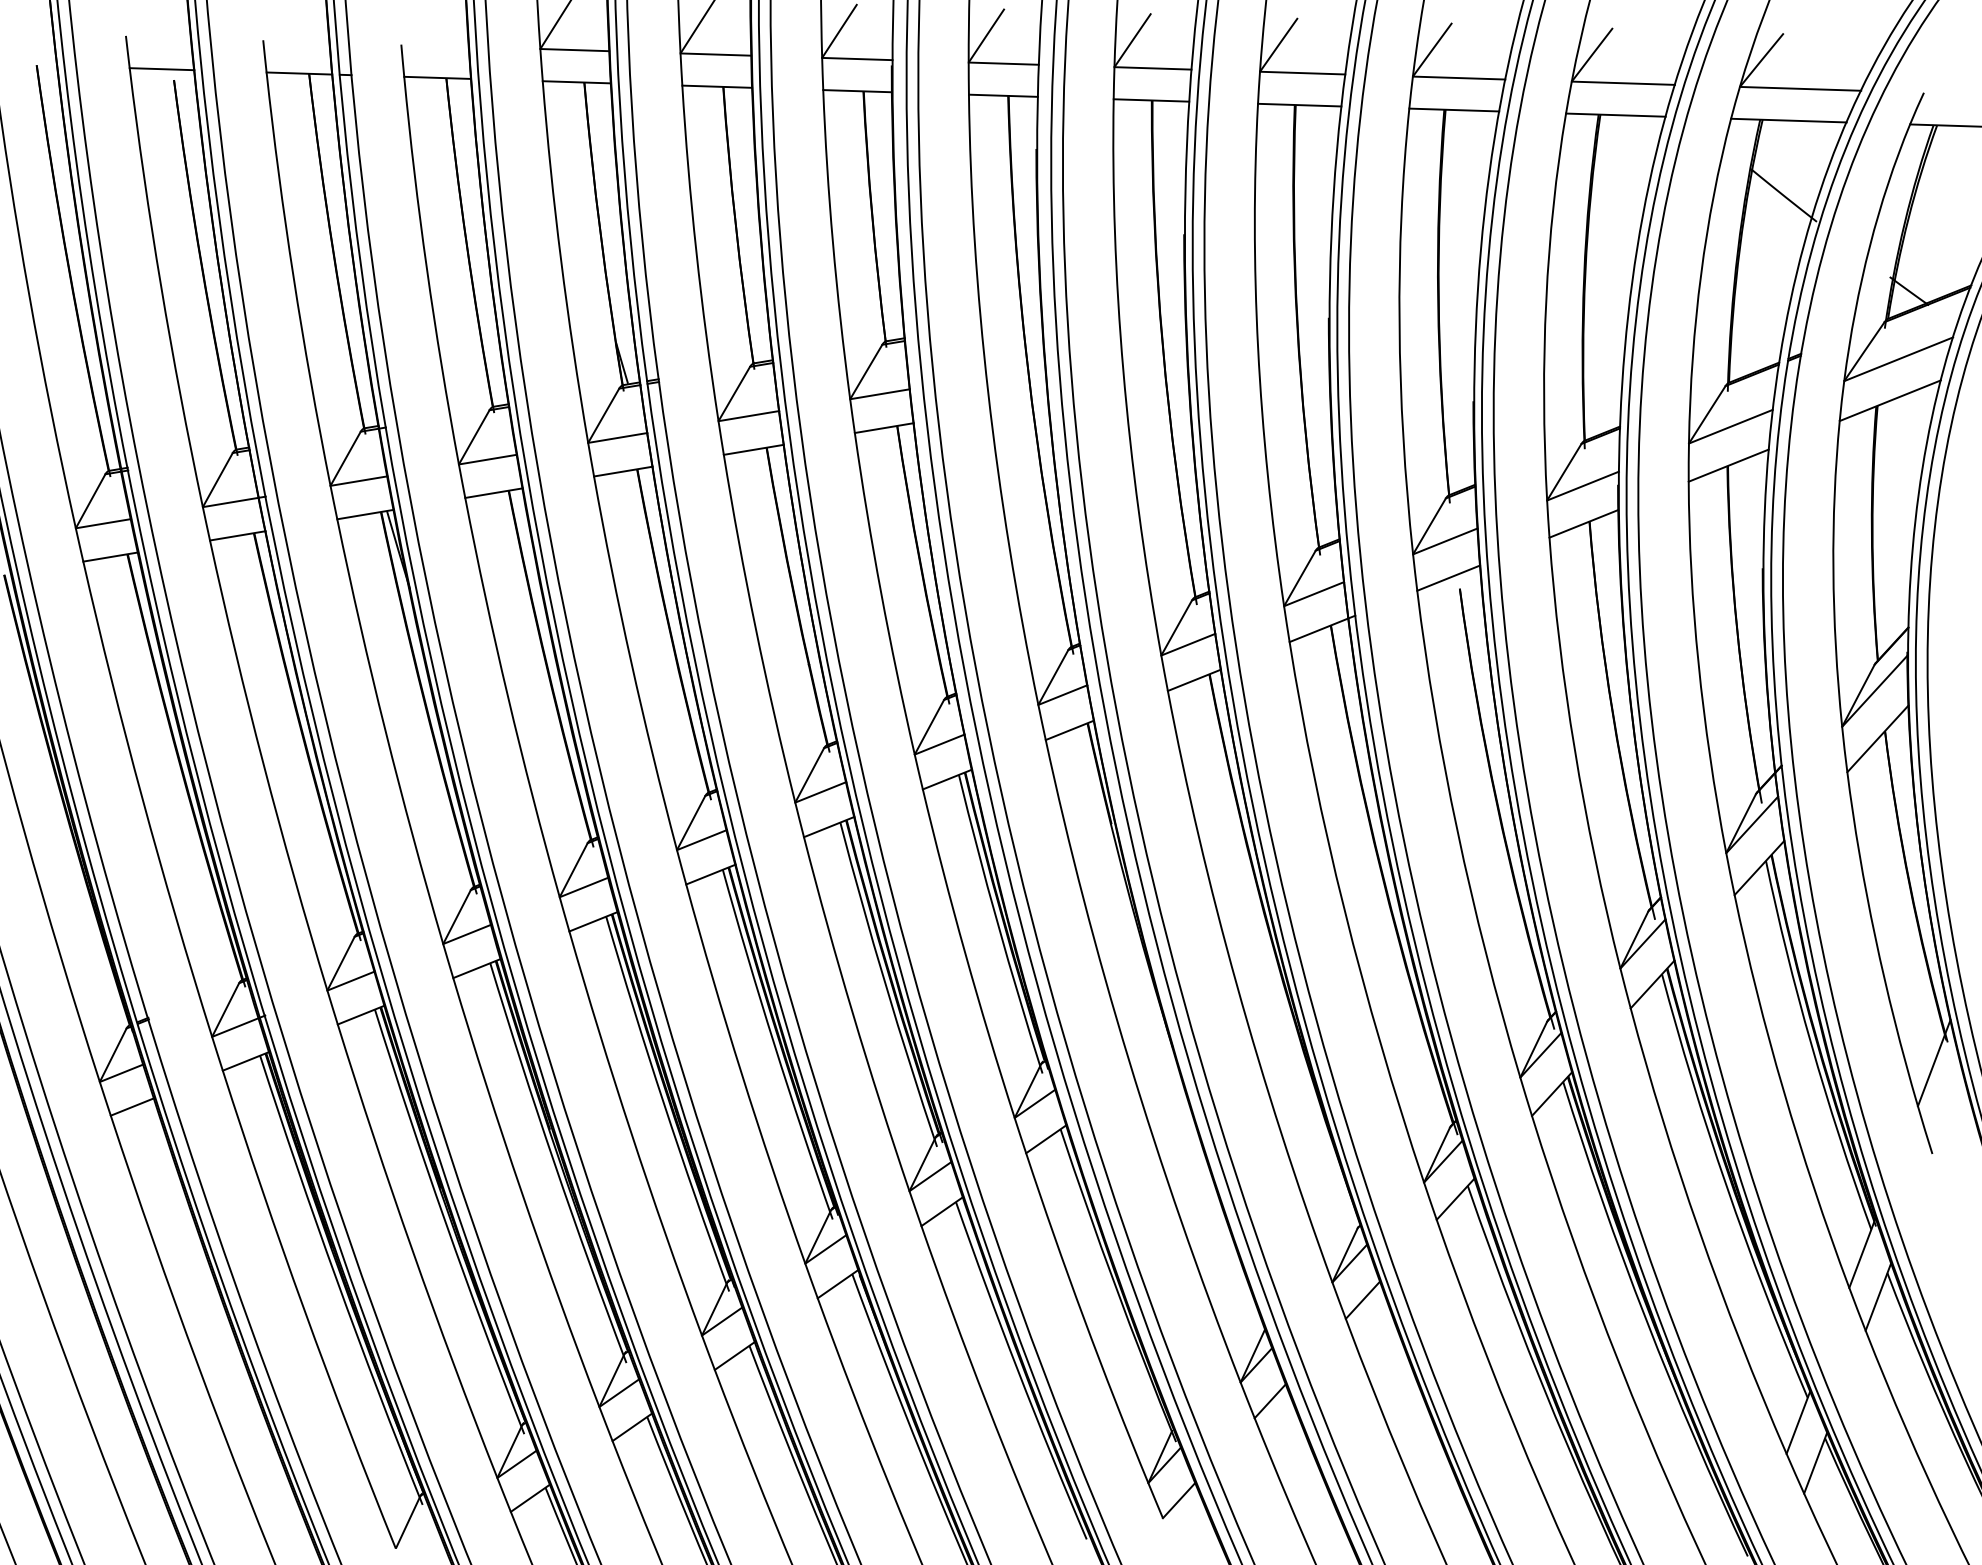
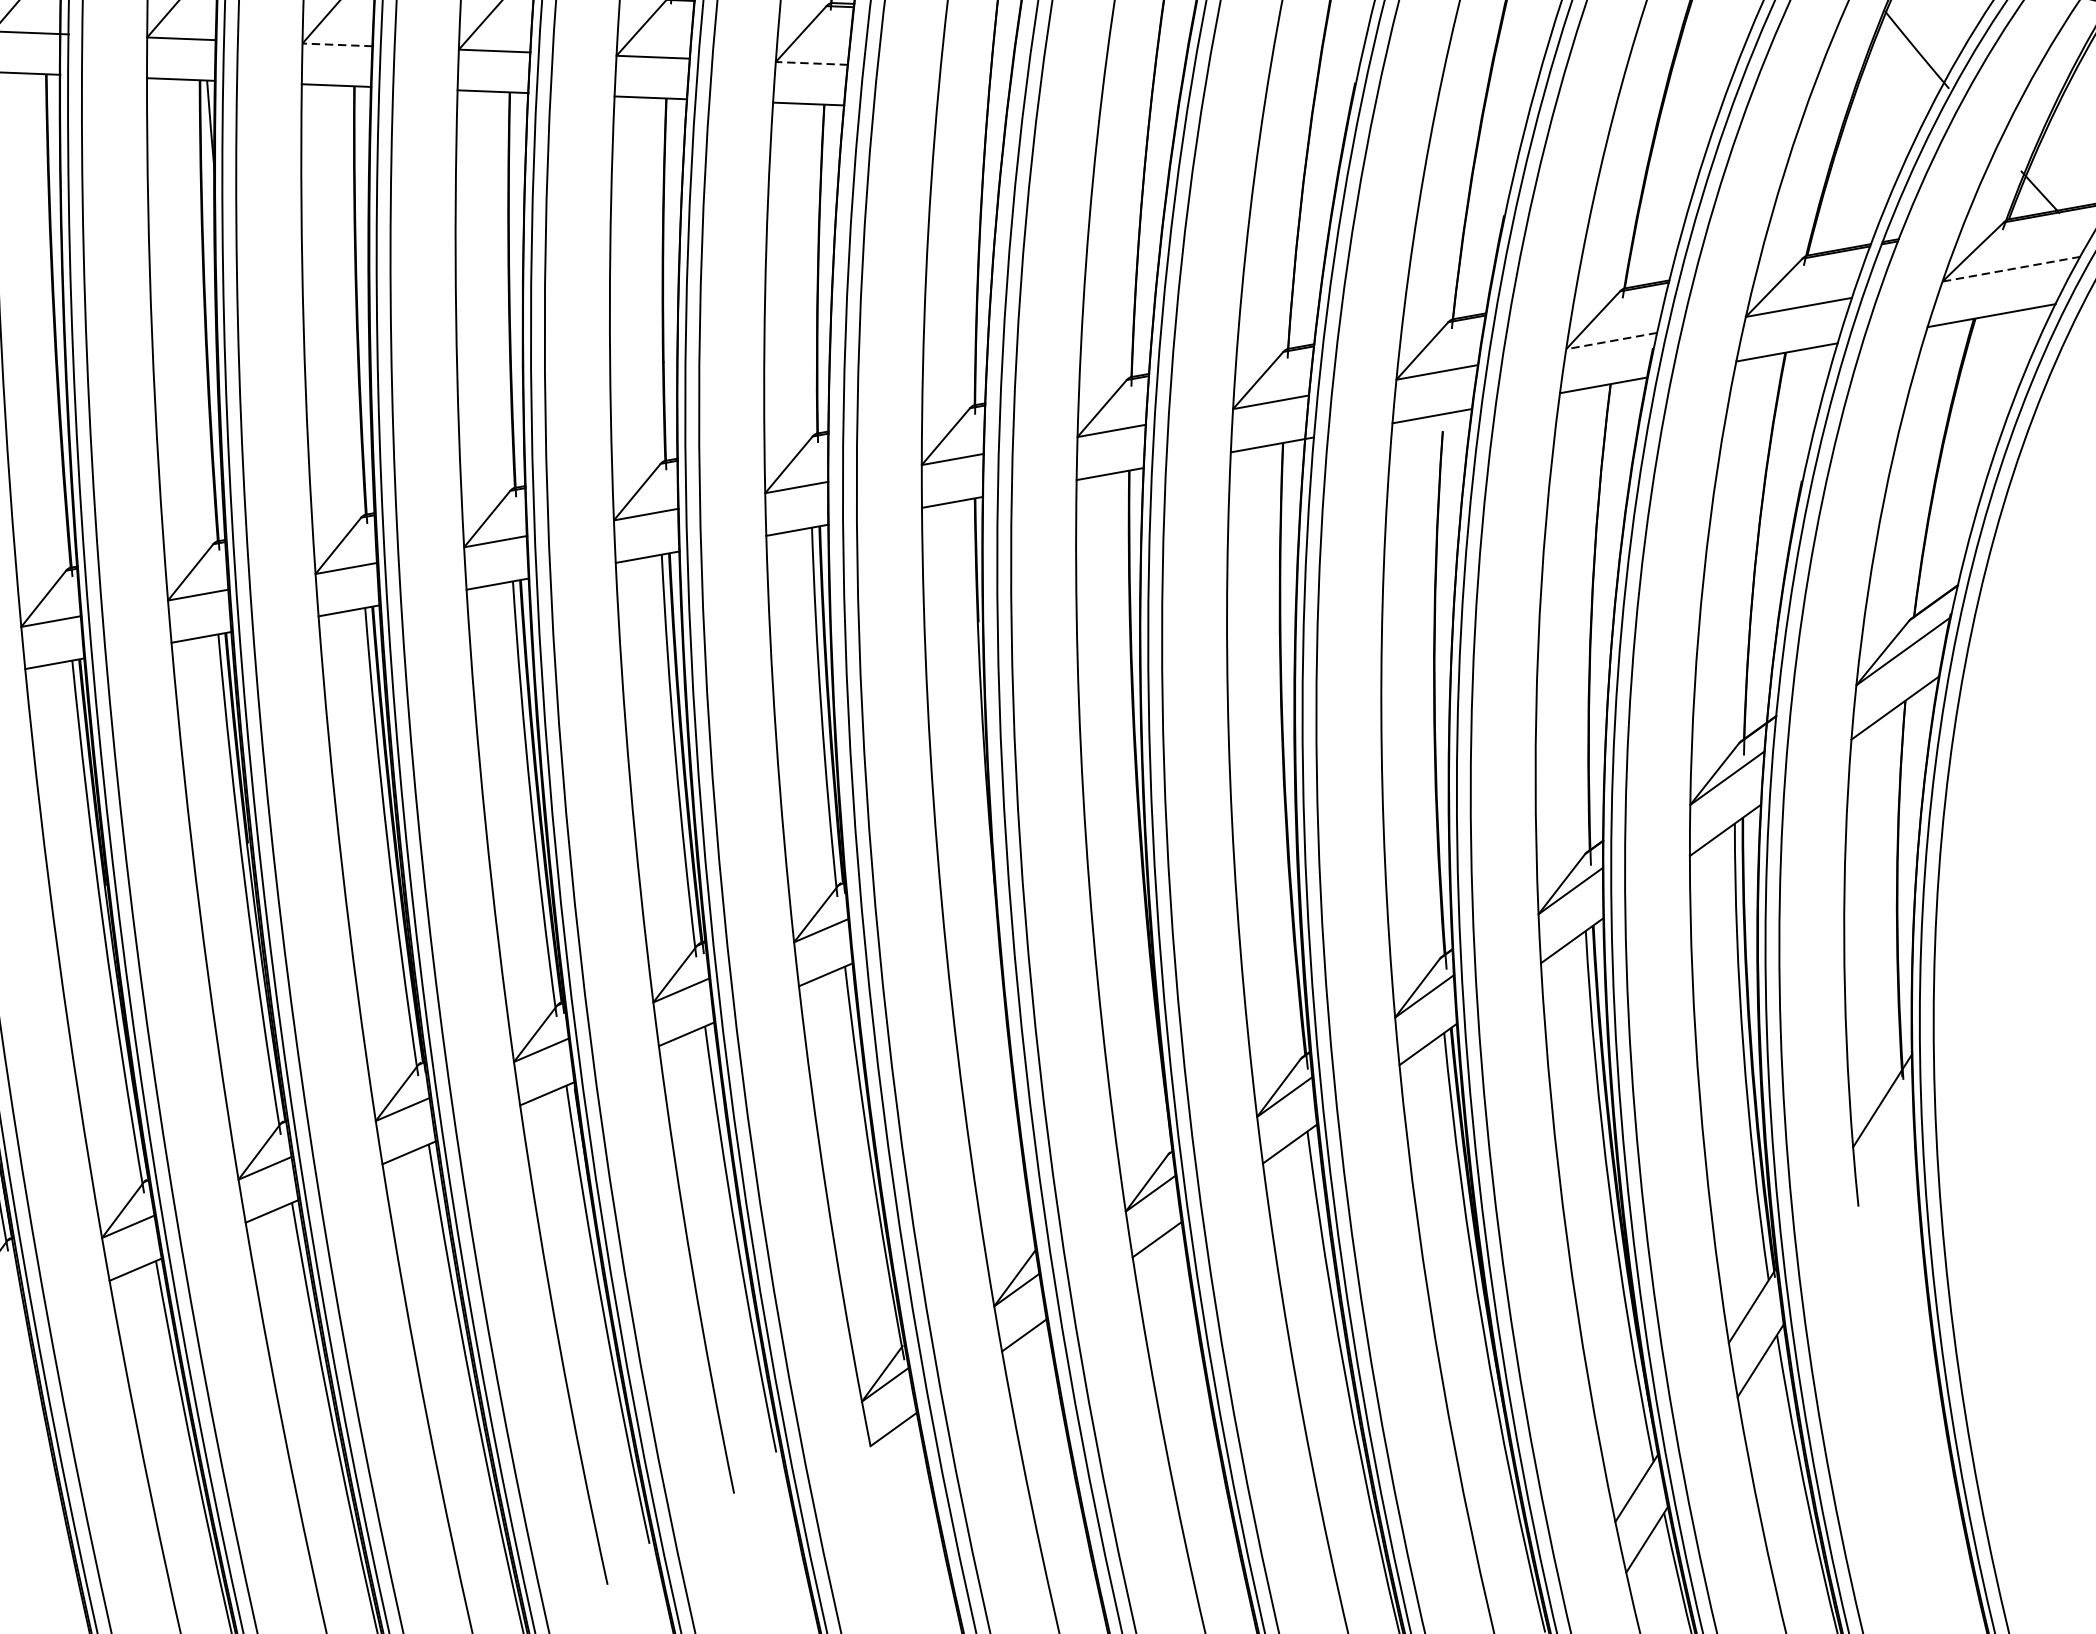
line: (1898, 359) -> (2011, 269), solid -> dashed
line: (879, 394) -> (811, 63), solid -> dashed
line: (487, 459) -> (337, 44), solid -> dashed
line: (1583, 486) -> (1612, 341), solid -> dashed

